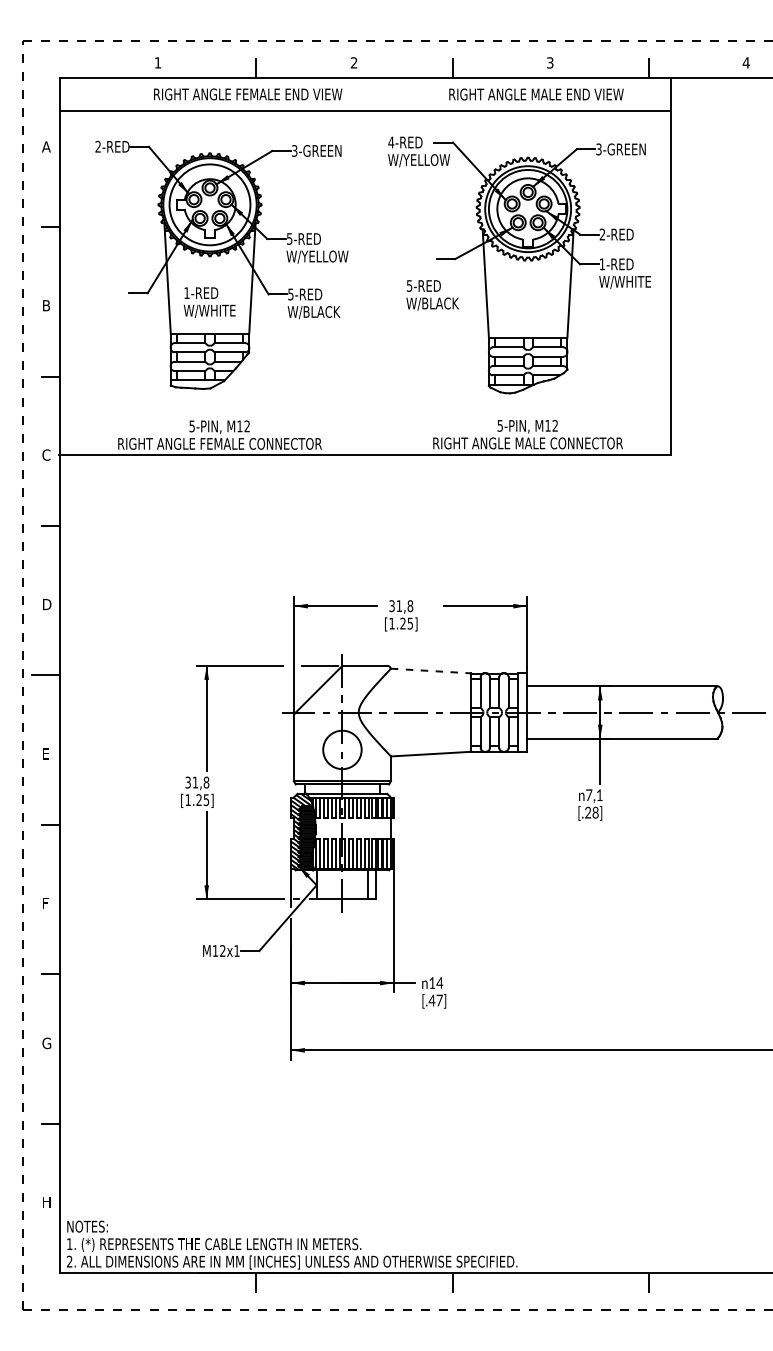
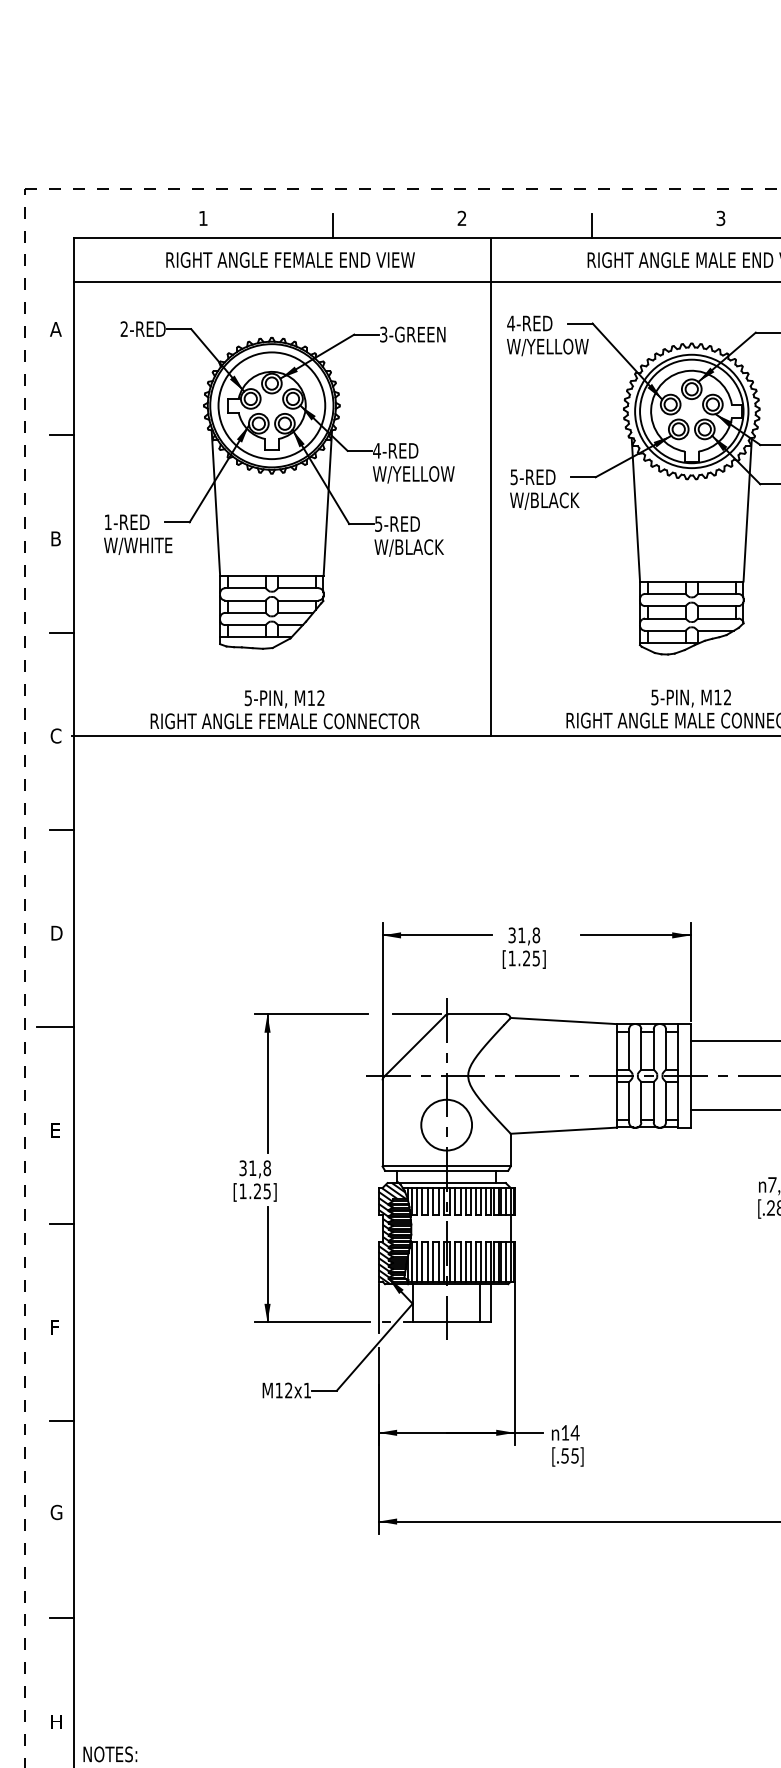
text: (248, 94) -> (291, 260), moved
text: (289, 238) -> (376, 450), 5-RED -> 4-RED
line: (376, 266) -> (491, 487), added
text: (432, 295) -> (544, 489), moved
text: (209, 302) -> (137, 534), moved
line: (431, 671) -> (564, 1021), dashed -> solid
text: (435, 1000) -> (569, 1455), [.47] -> [.55]

